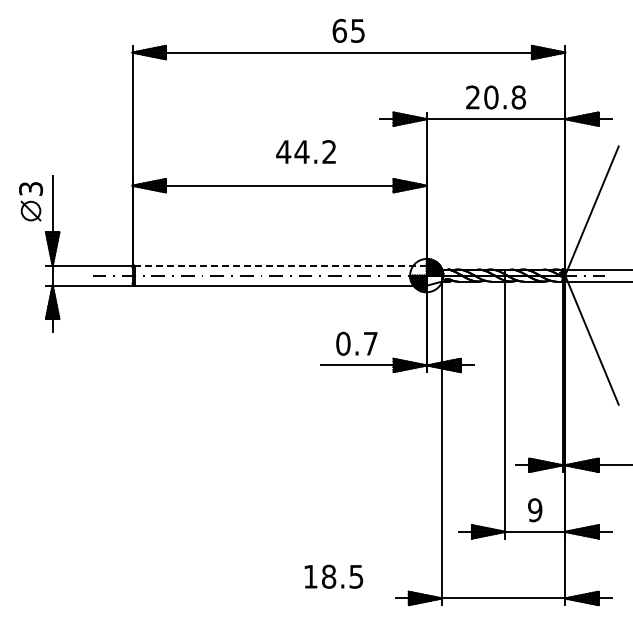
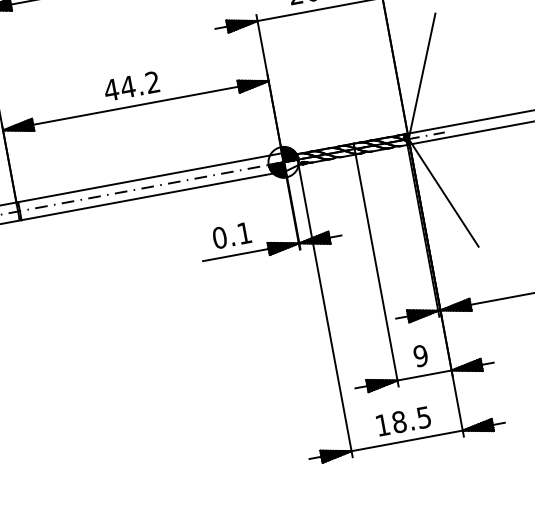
text: (305, 151) -> (131, 85), moved
line: (280, 265) -> (149, 177), dashed -> solid
text: (370, 343) -> (244, 233), 0.7 -> 0.1
text: (333, 576) -> (403, 421), moved

